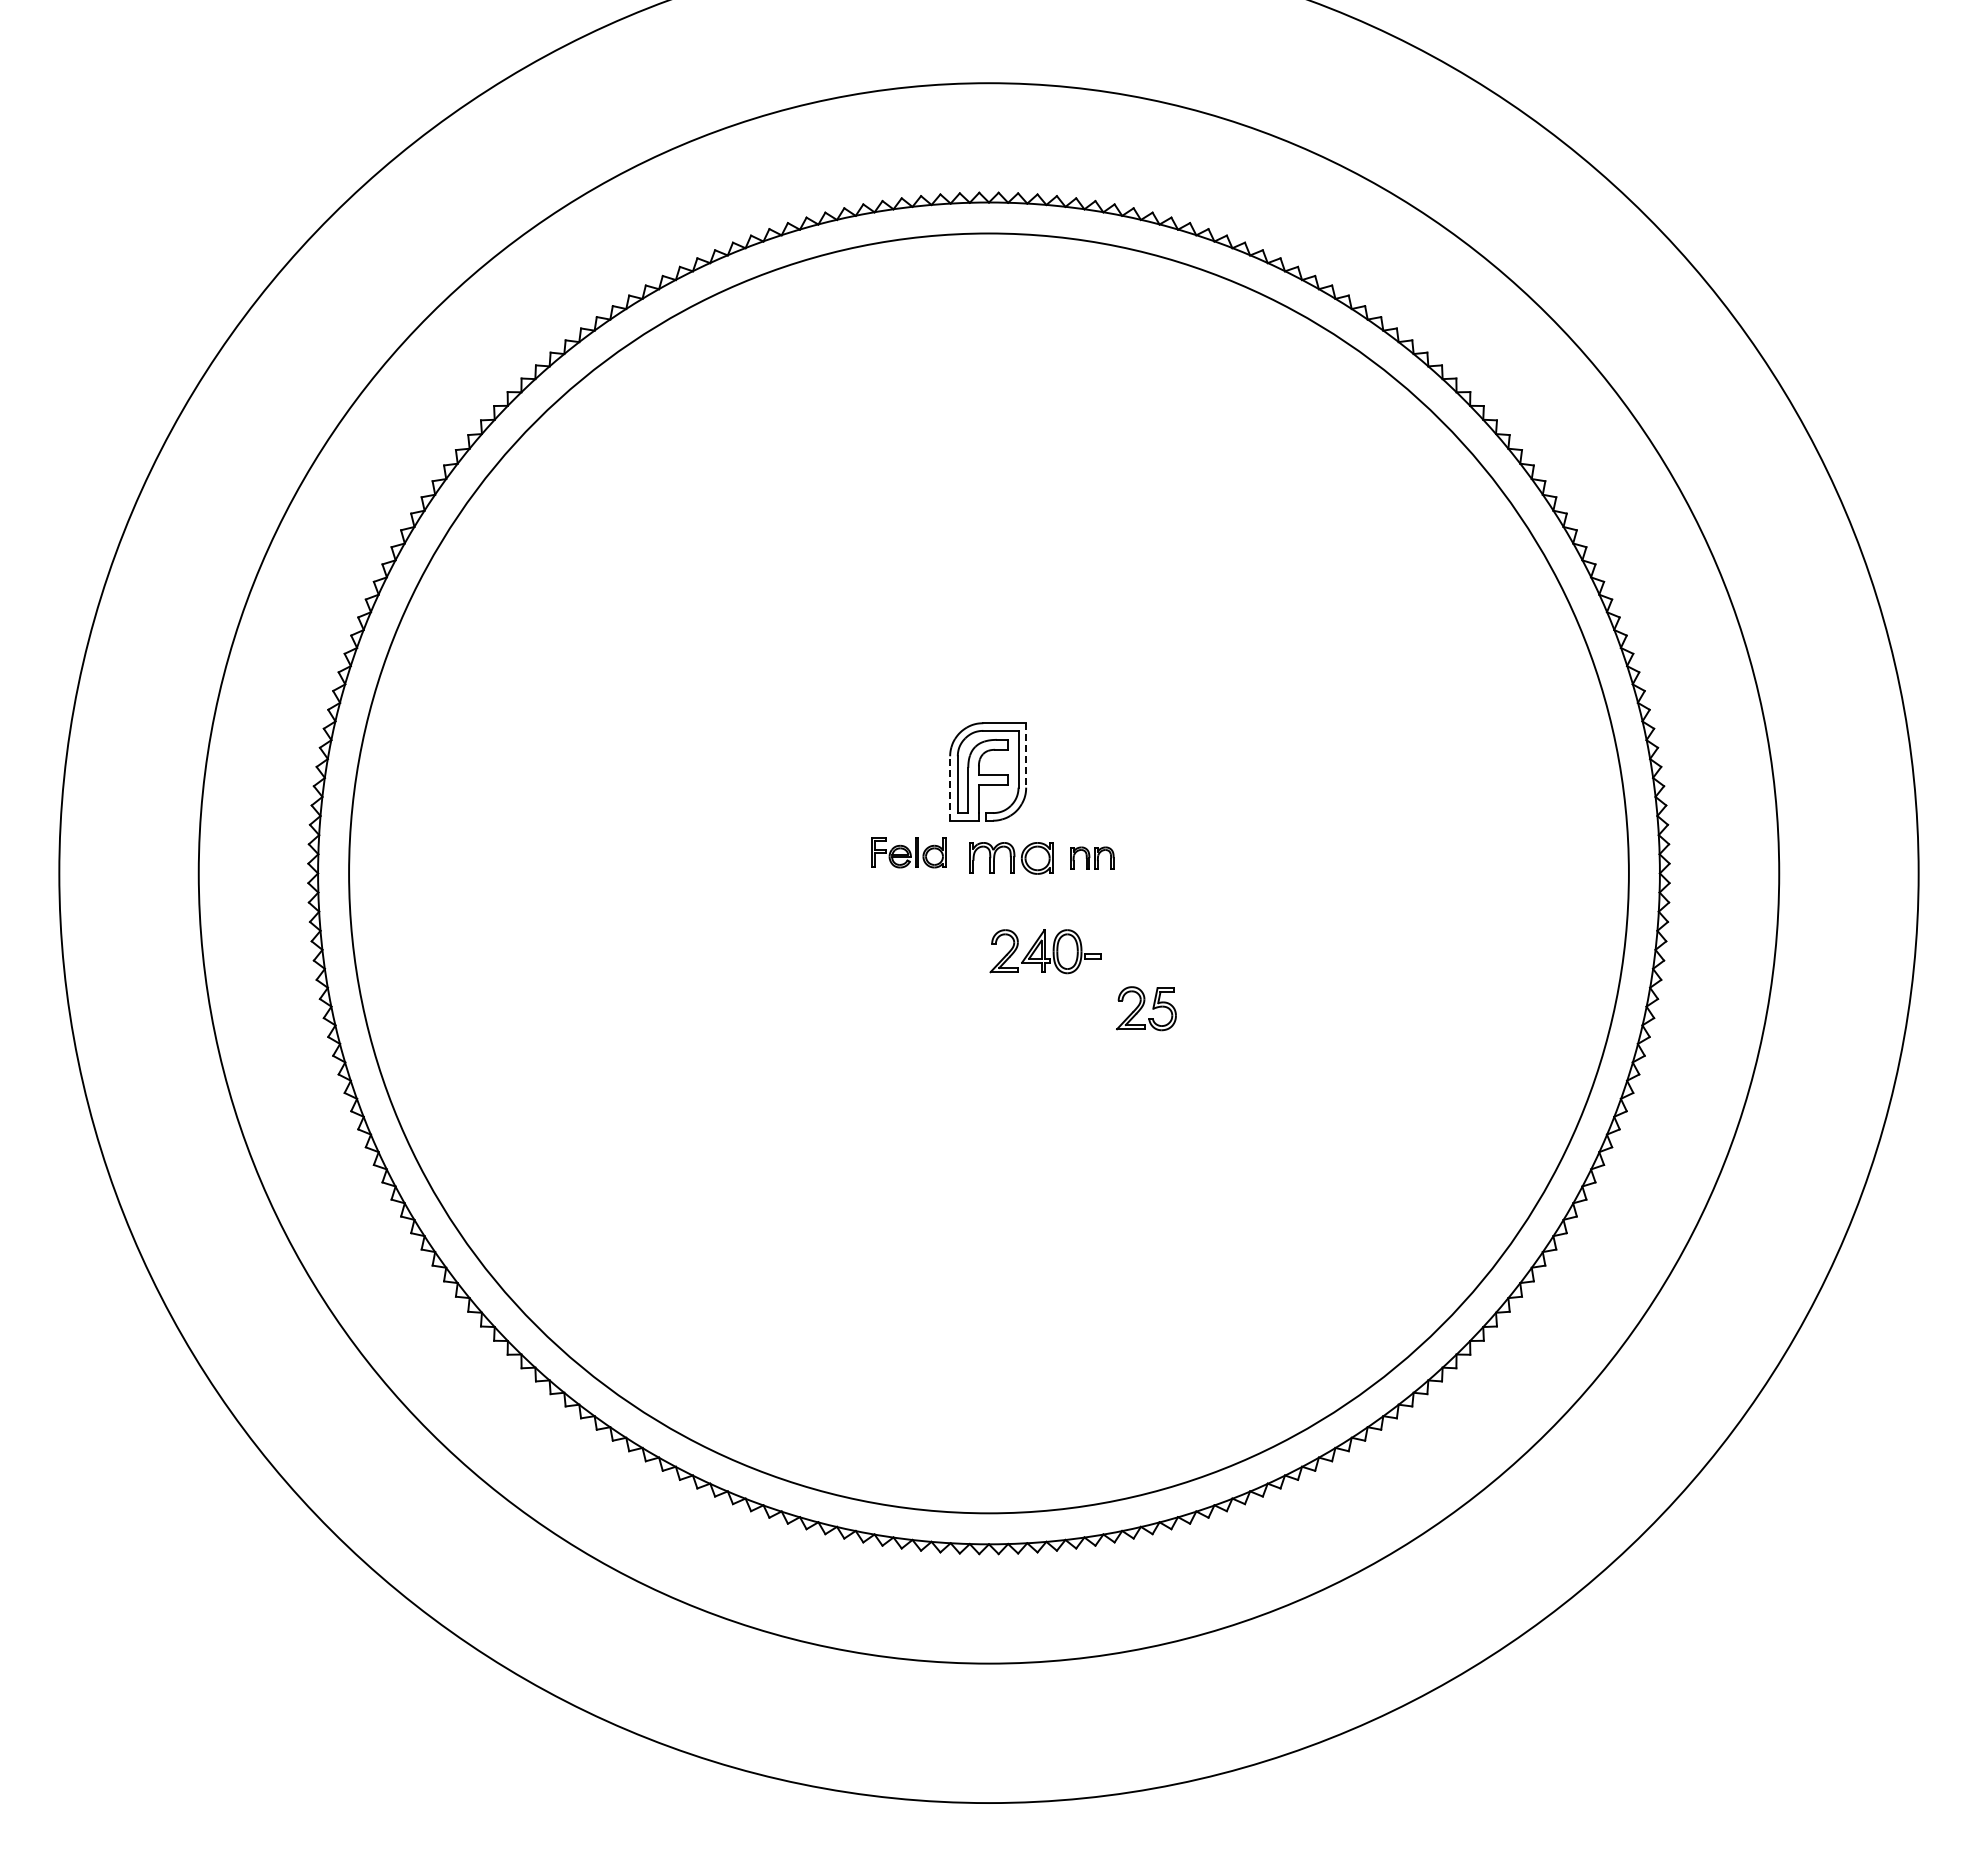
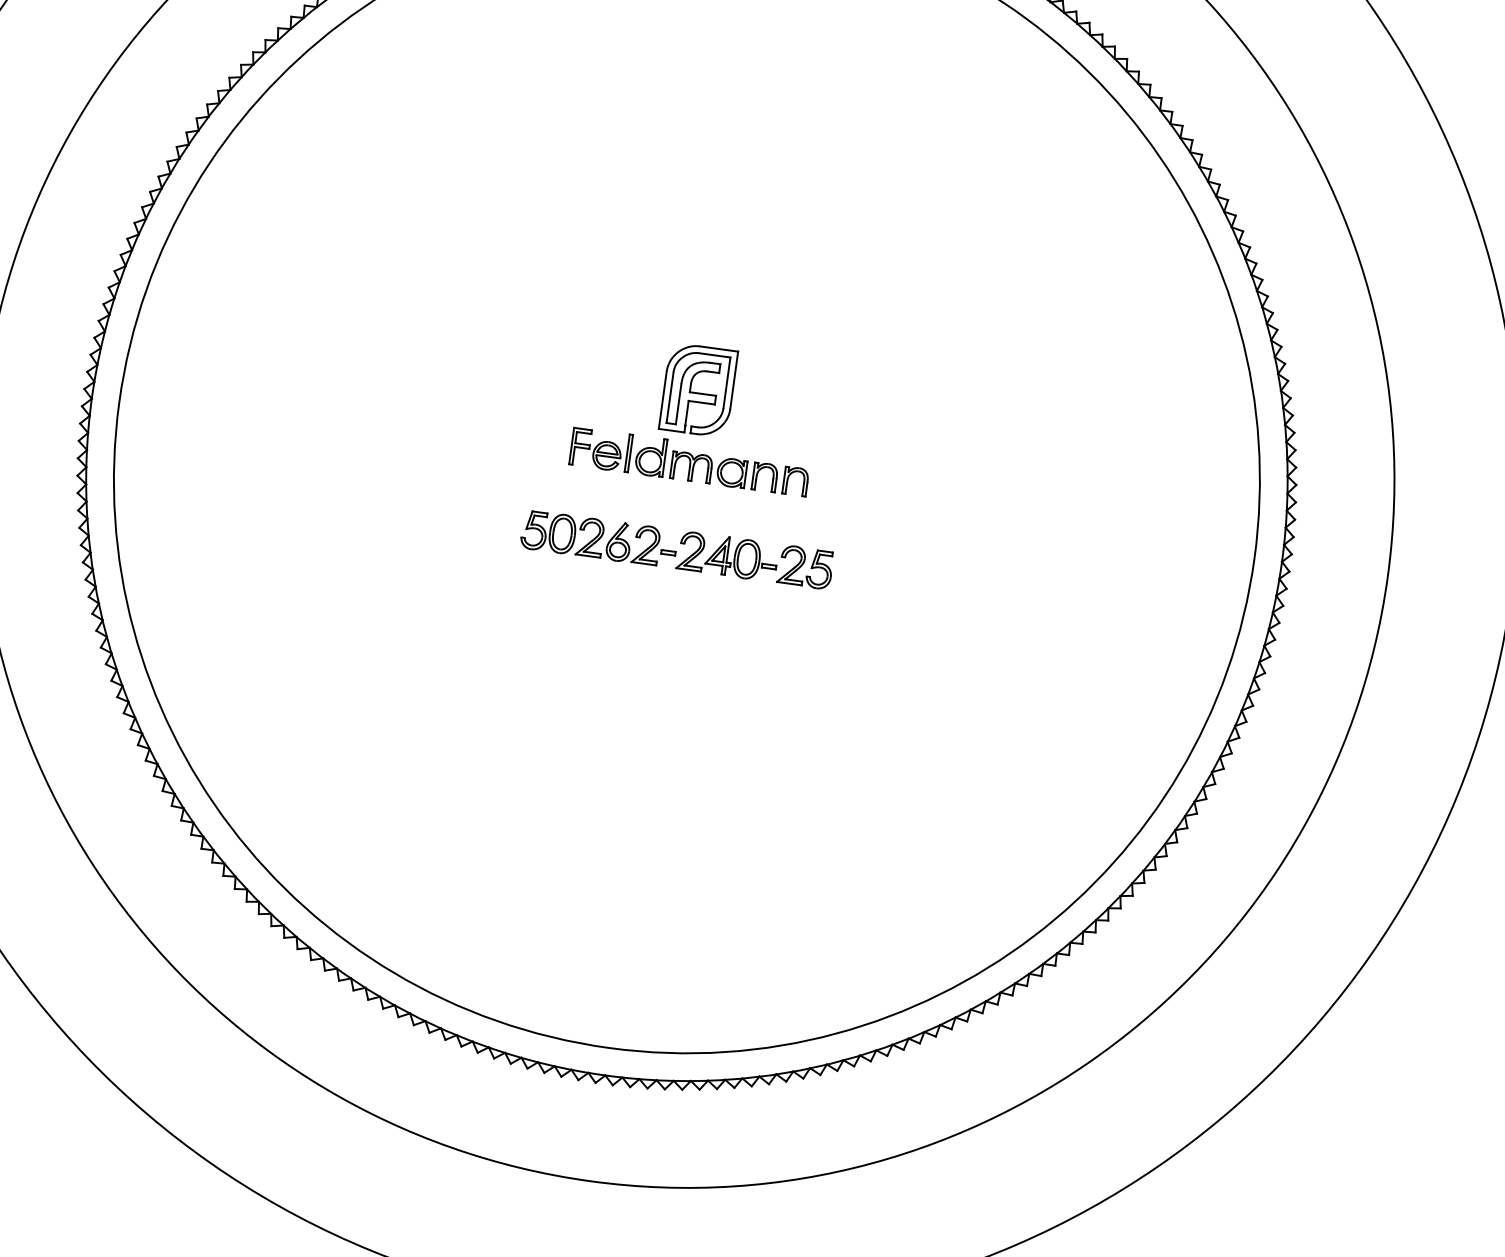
line: (1026, 755) -> (734, 380), dashed -> solid
line: (950, 788) -> (663, 400), dashed -> solid
part: (908, 852) -> (618, 452), size x1.43
part: (1092, 857) -> (780, 478), size x1.43
part: (900, 951) -> (598, 538), added
part: (1146, 1008) -> (805, 567), moved

